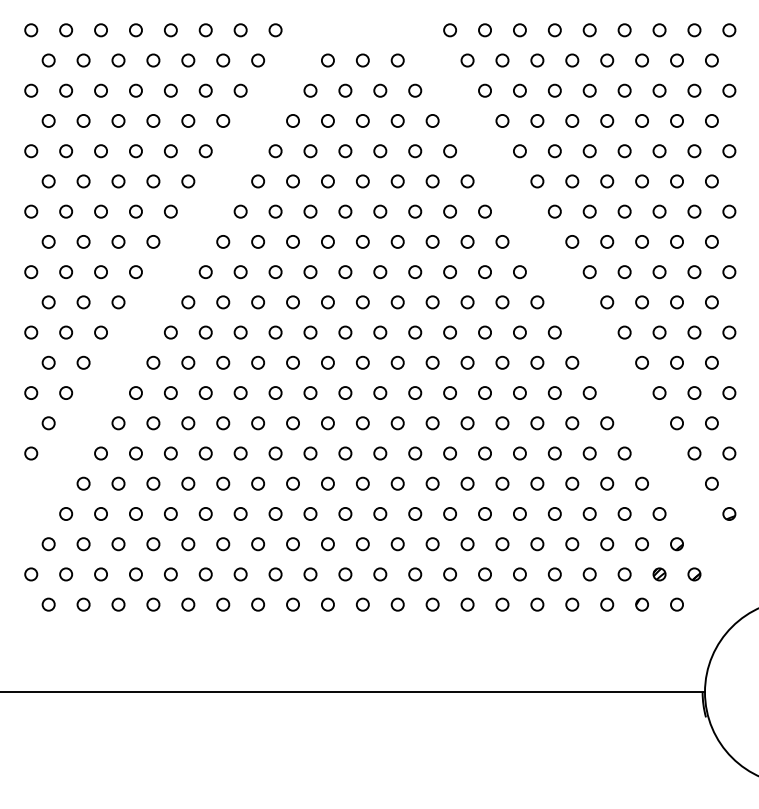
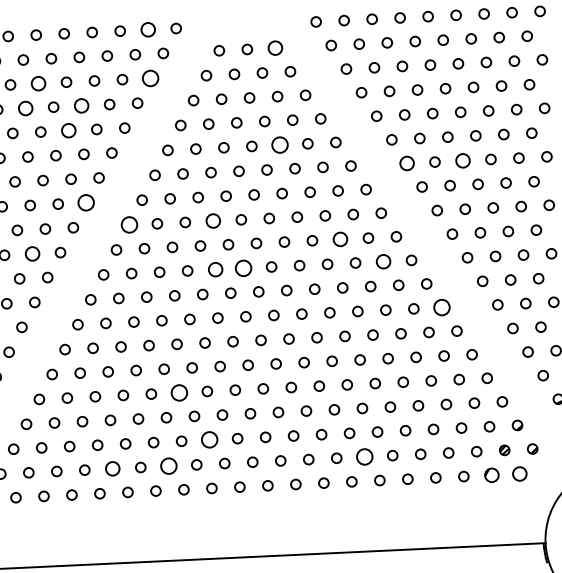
circle: (240, 30) -> (148, 30), size x1.4
circle: (397, 60) -> (275, 48), size x1.4
circle: (100, 90) -> (38, 83), size x1.4
circle: (240, 90) -> (150, 78), size x1.6
circle: (83, 120) -> (25, 108), size x1.4
circle: (153, 120) -> (81, 105), size x1.4
circle: (135, 151) -> (68, 131), size x1.4
circle: (397, 181) -> (279, 145), size x1.6
circle: (554, 211) -> (406, 163), size x1.4
circle: (624, 211) -> (462, 160), size x1.4
circle: (153, 241) -> (86, 202), size x1.6
circle: (205, 272) -> (129, 225), size x1.6
circle: (310, 272) -> (213, 221), size x1.4
circle: (83, 302) -> (32, 254), size x1.4
circle: (467, 302) -> (340, 239), size x1.4
circle: (310, 332) -> (215, 269), size x1.4
circle: (345, 332) -> (243, 268), size x1.6
circle: (519, 332) -> (383, 261), size x1.4
circle: (589, 392) -> (441, 307), size x1.6
circle: (257, 483) -> (178, 392), size x1.6
circle: (292, 544) -> (209, 440), size x1.6
circle: (170, 574) -> (112, 468), size x1.4
circle: (240, 574) -> (168, 466), size x1.6
circle: (484, 574) -> (364, 457), size x1.6
circle: (641, 604) -> (491, 475), size x1.4
circle: (676, 604) -> (519, 473), size x1.4

